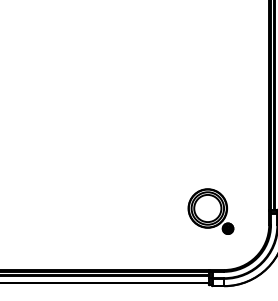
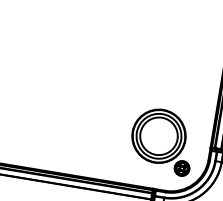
part: (210, 211) -> (162, 141), size x1.67

